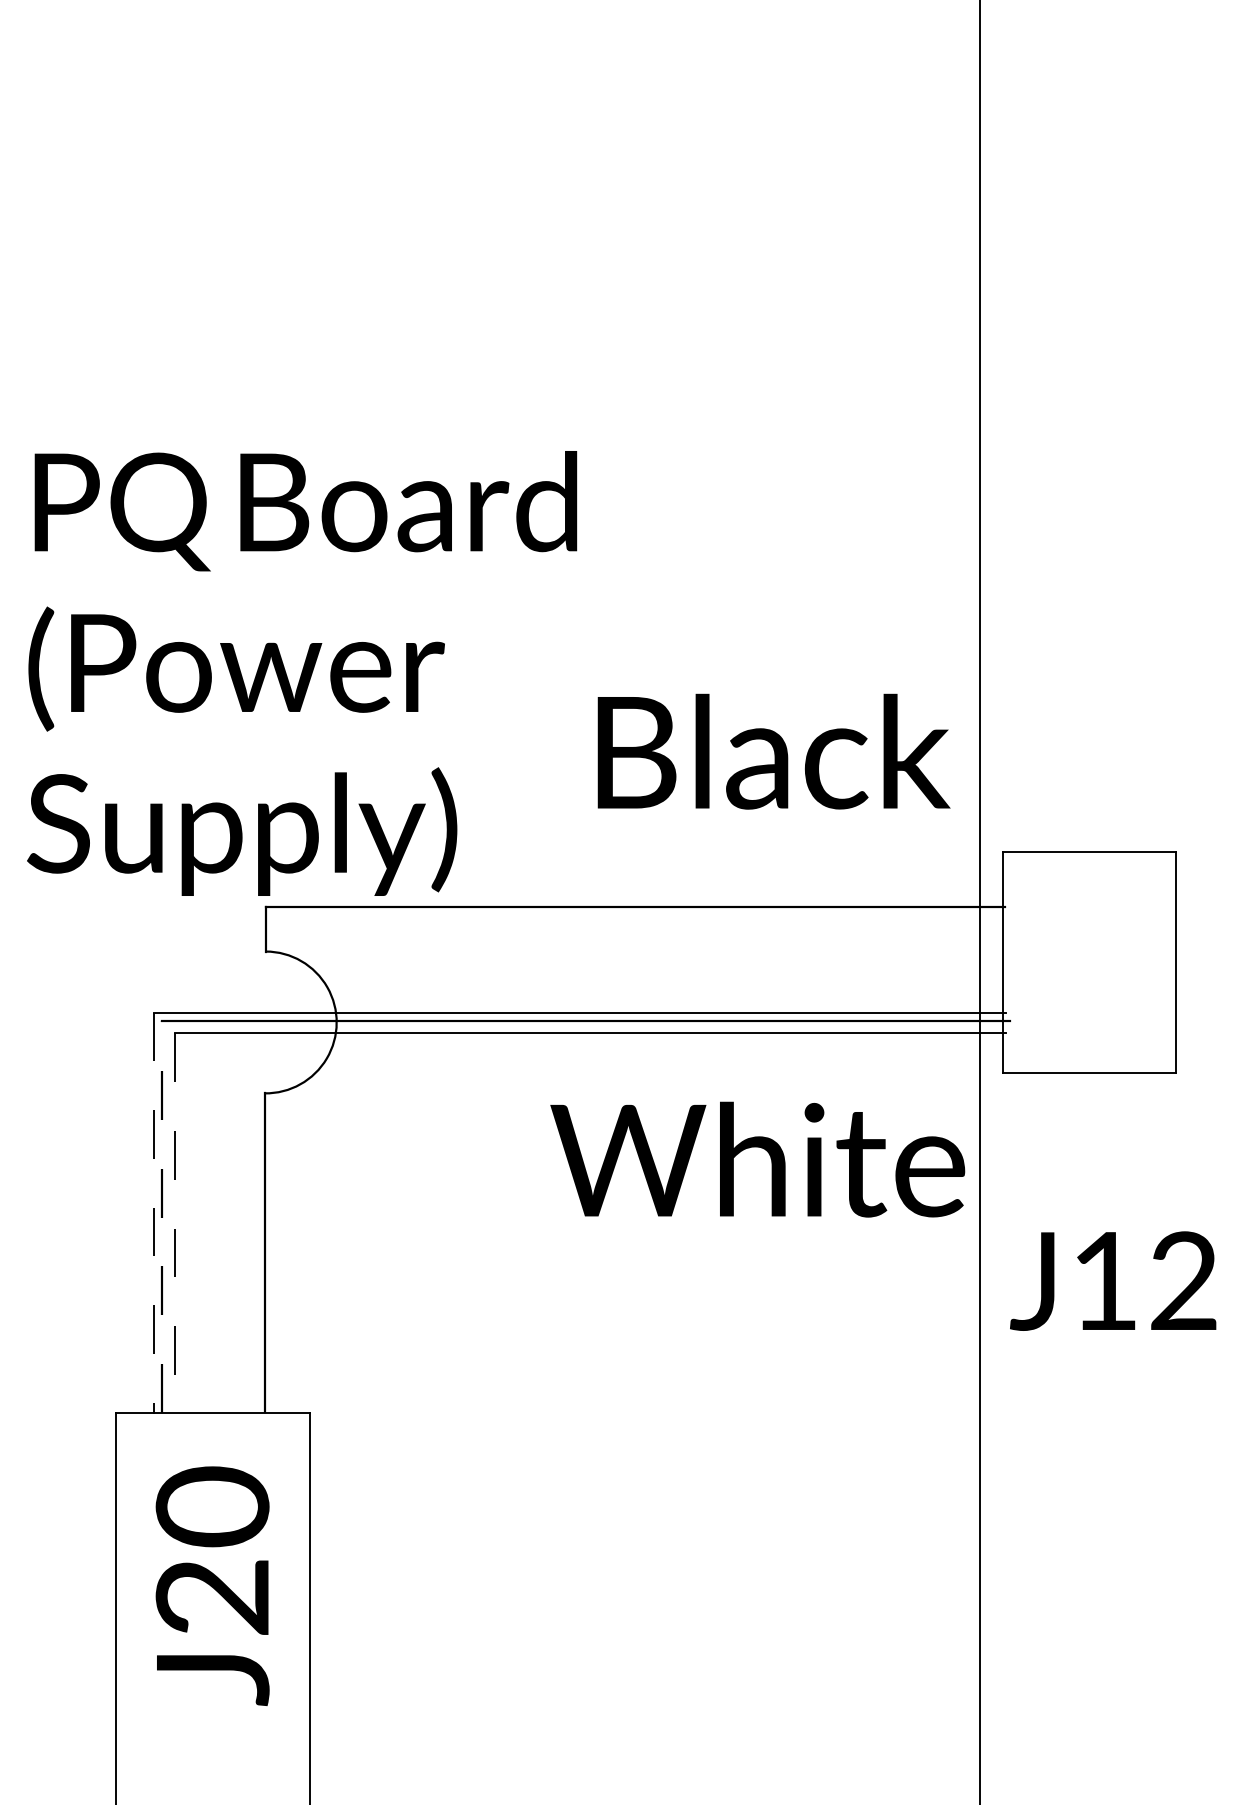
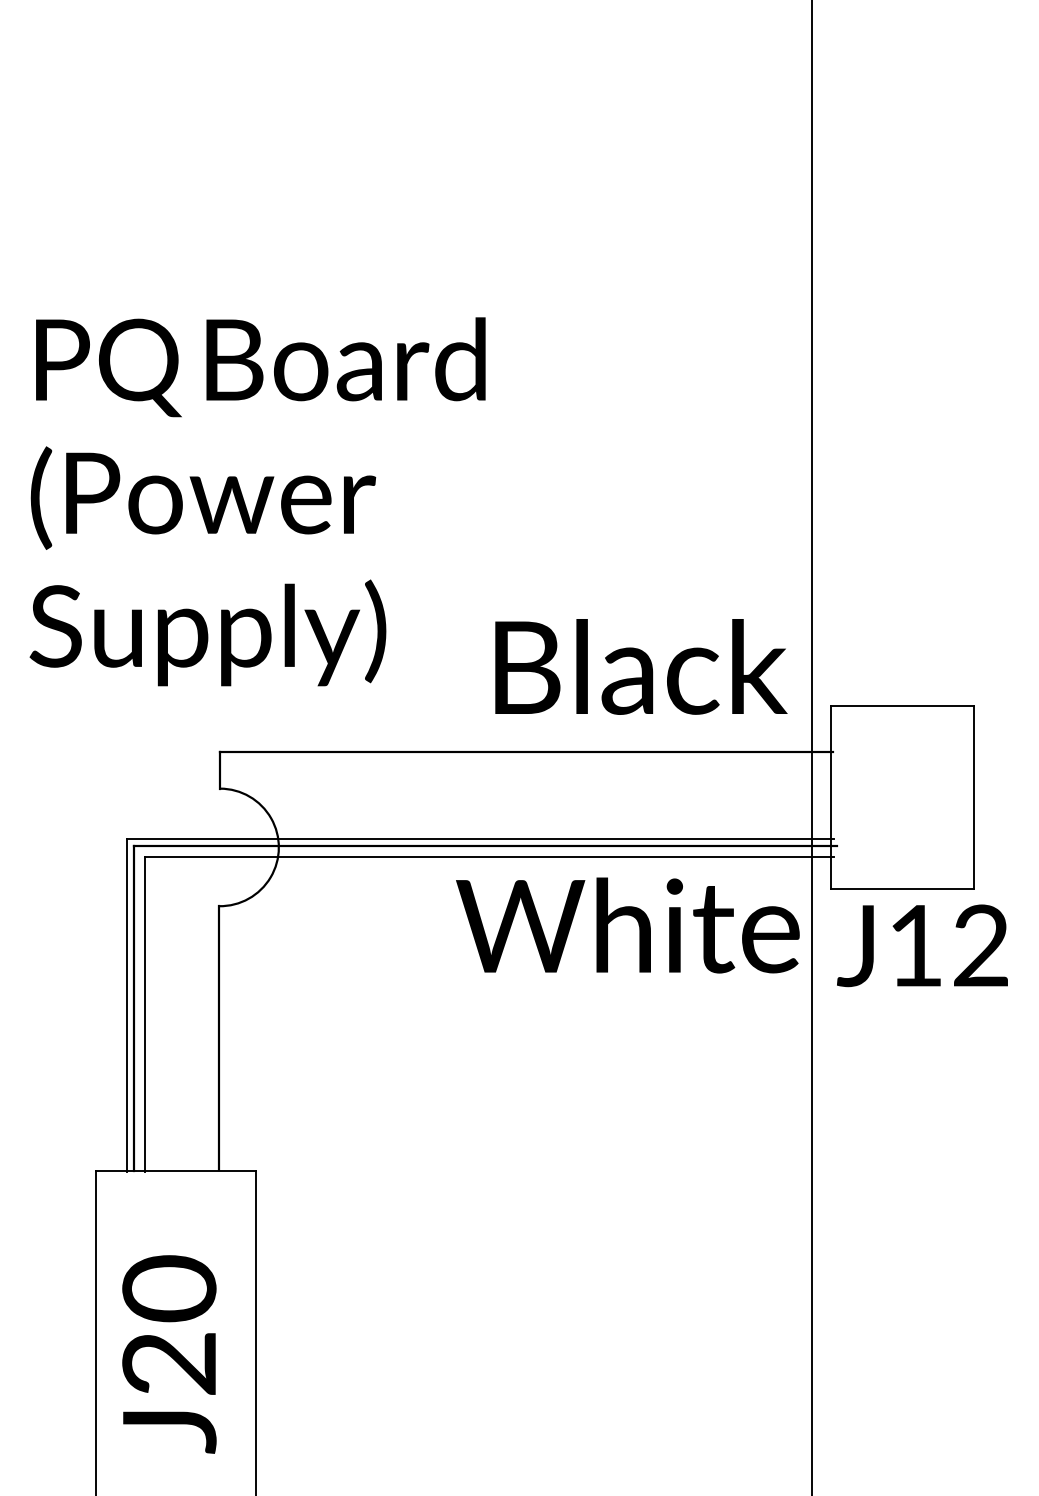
text: (302, 673) -> (257, 501), moved
text: (773, 751) -> (640, 666), moved
text: (757, 1159) -> (627, 925), moved
line: (153, 1213) -> (127, 1005), dashed -> solid
line: (162, 1216) -> (134, 1008), dashed -> solid
line: (174, 1224) -> (144, 1014), dashed -> solid
text: (1113, 1280) -> (922, 945), moved
text: (212, 1585) -> (169, 1353), moved

